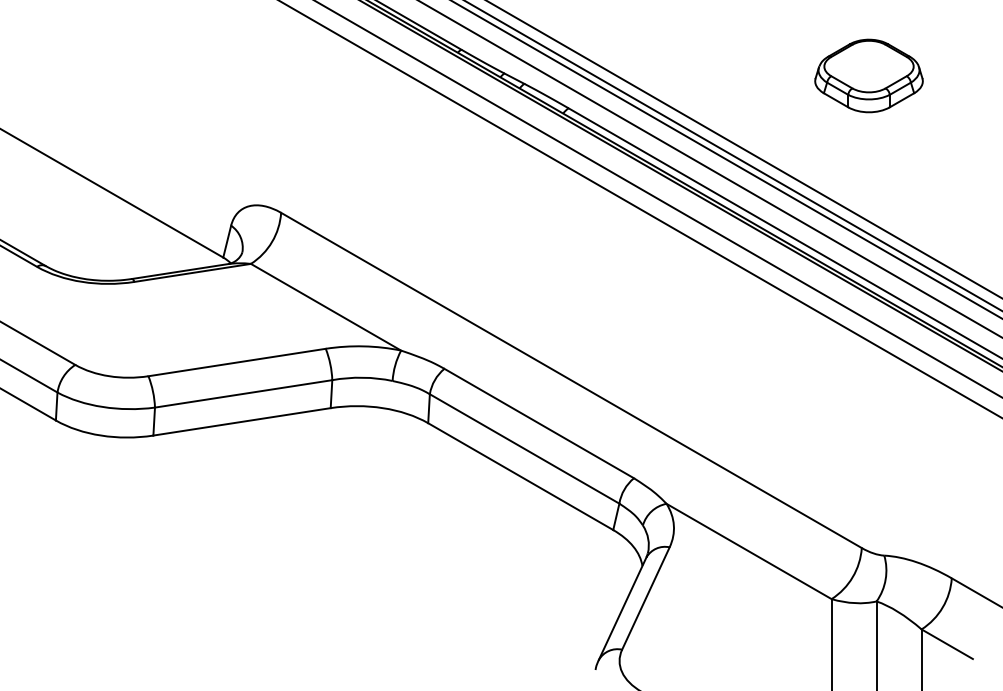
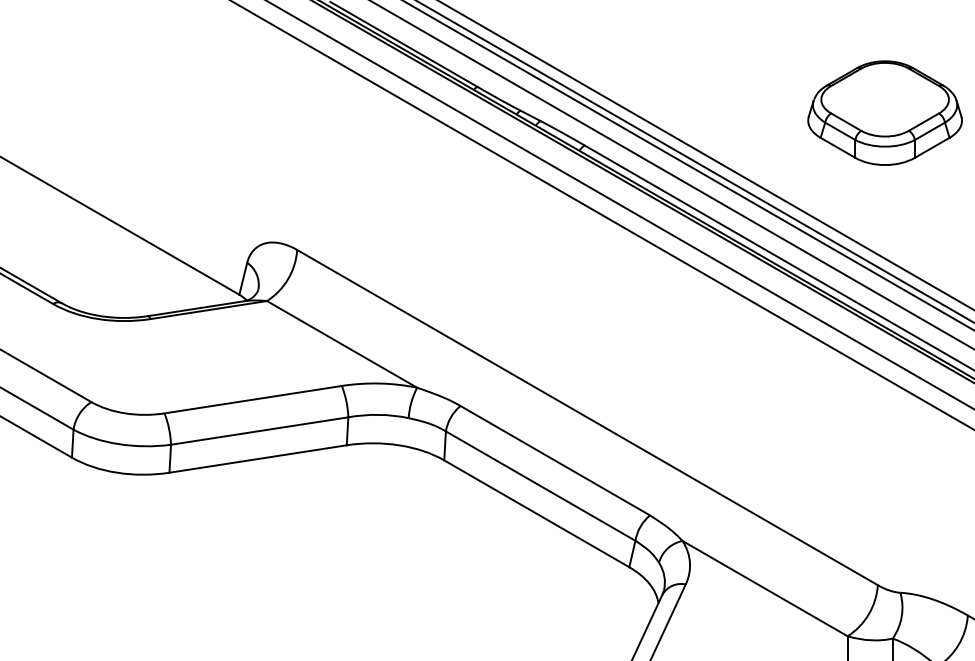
part: (868, 75) -> (884, 112), size x1.43

